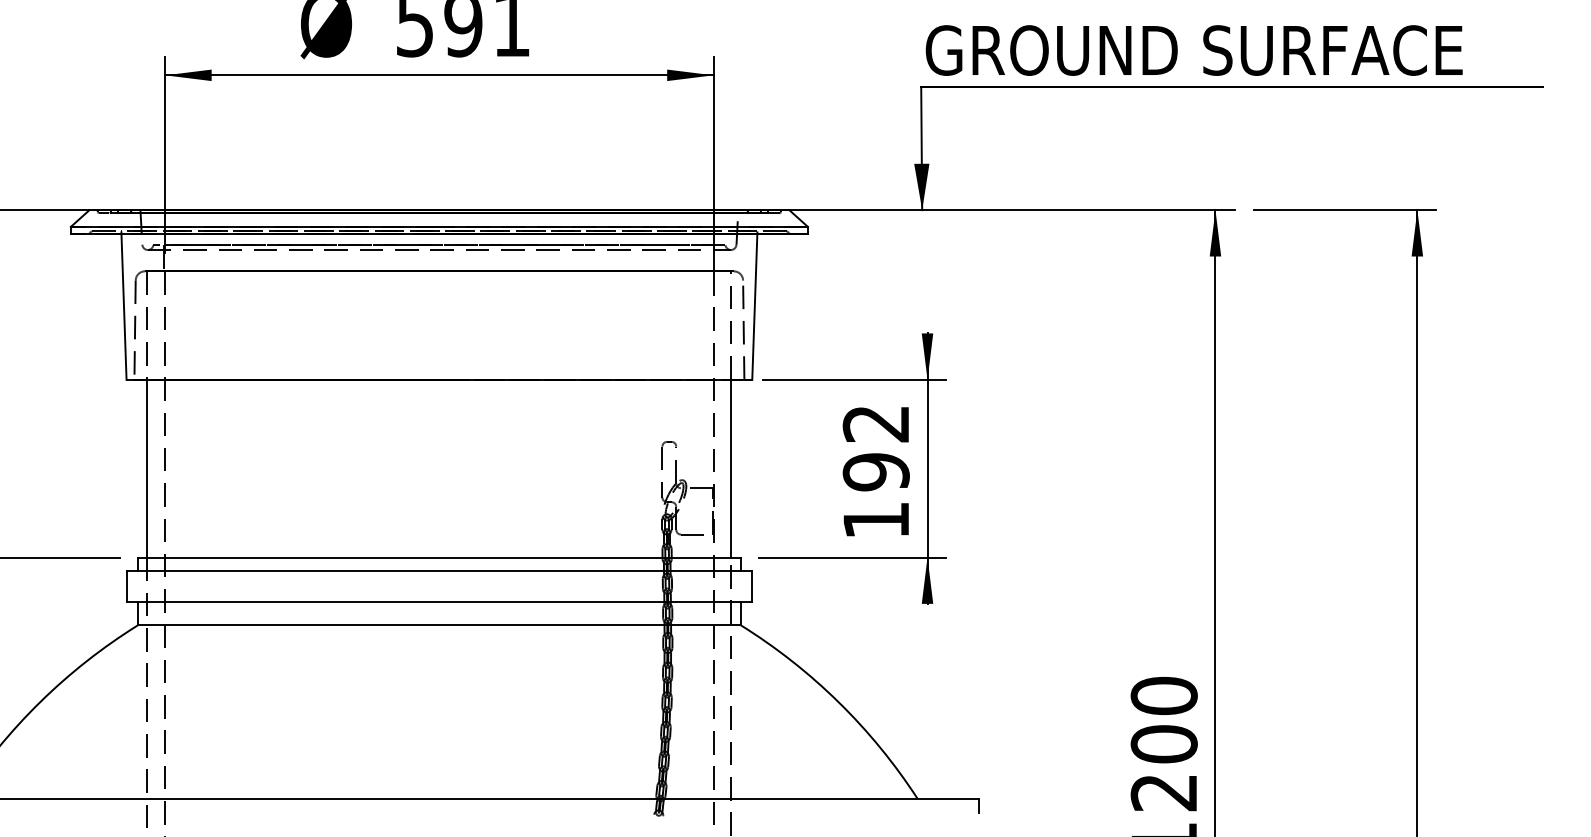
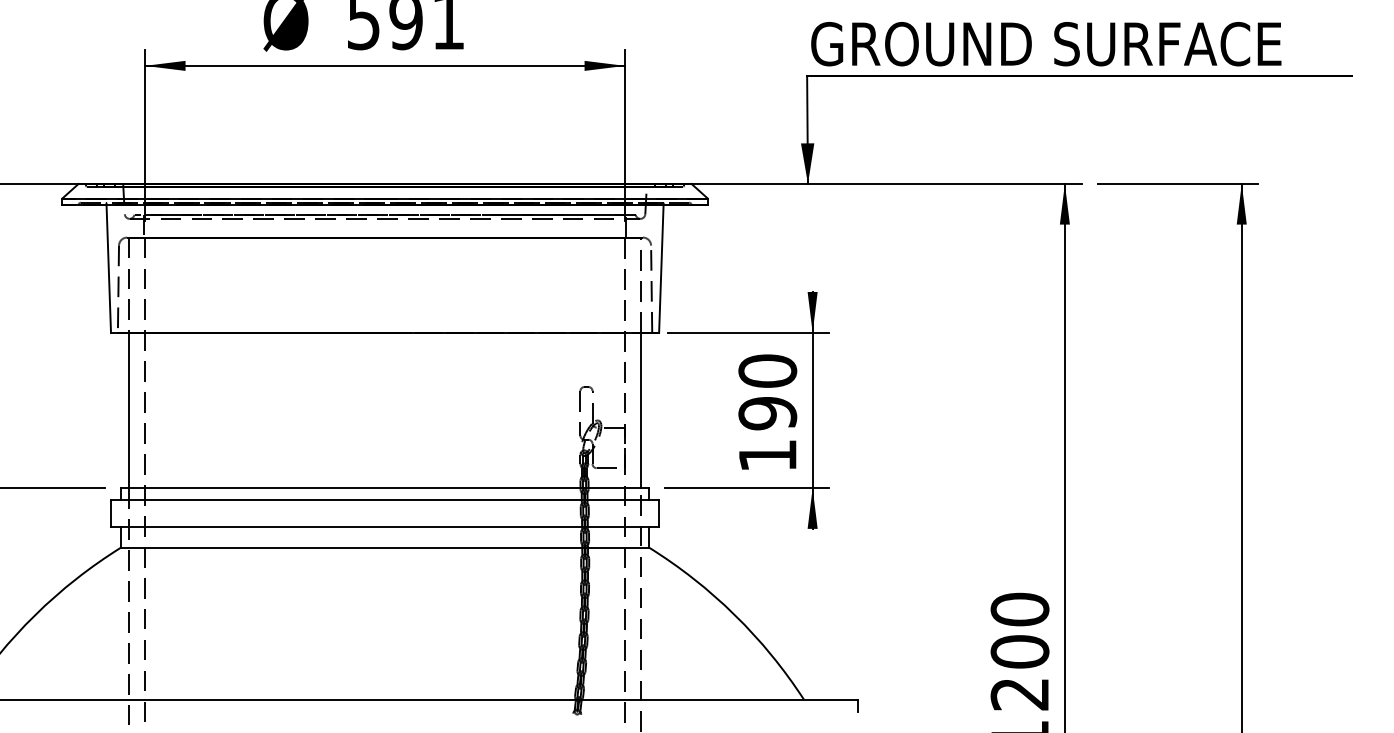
text: (875, 423) -> (767, 370), 192 -> 190

